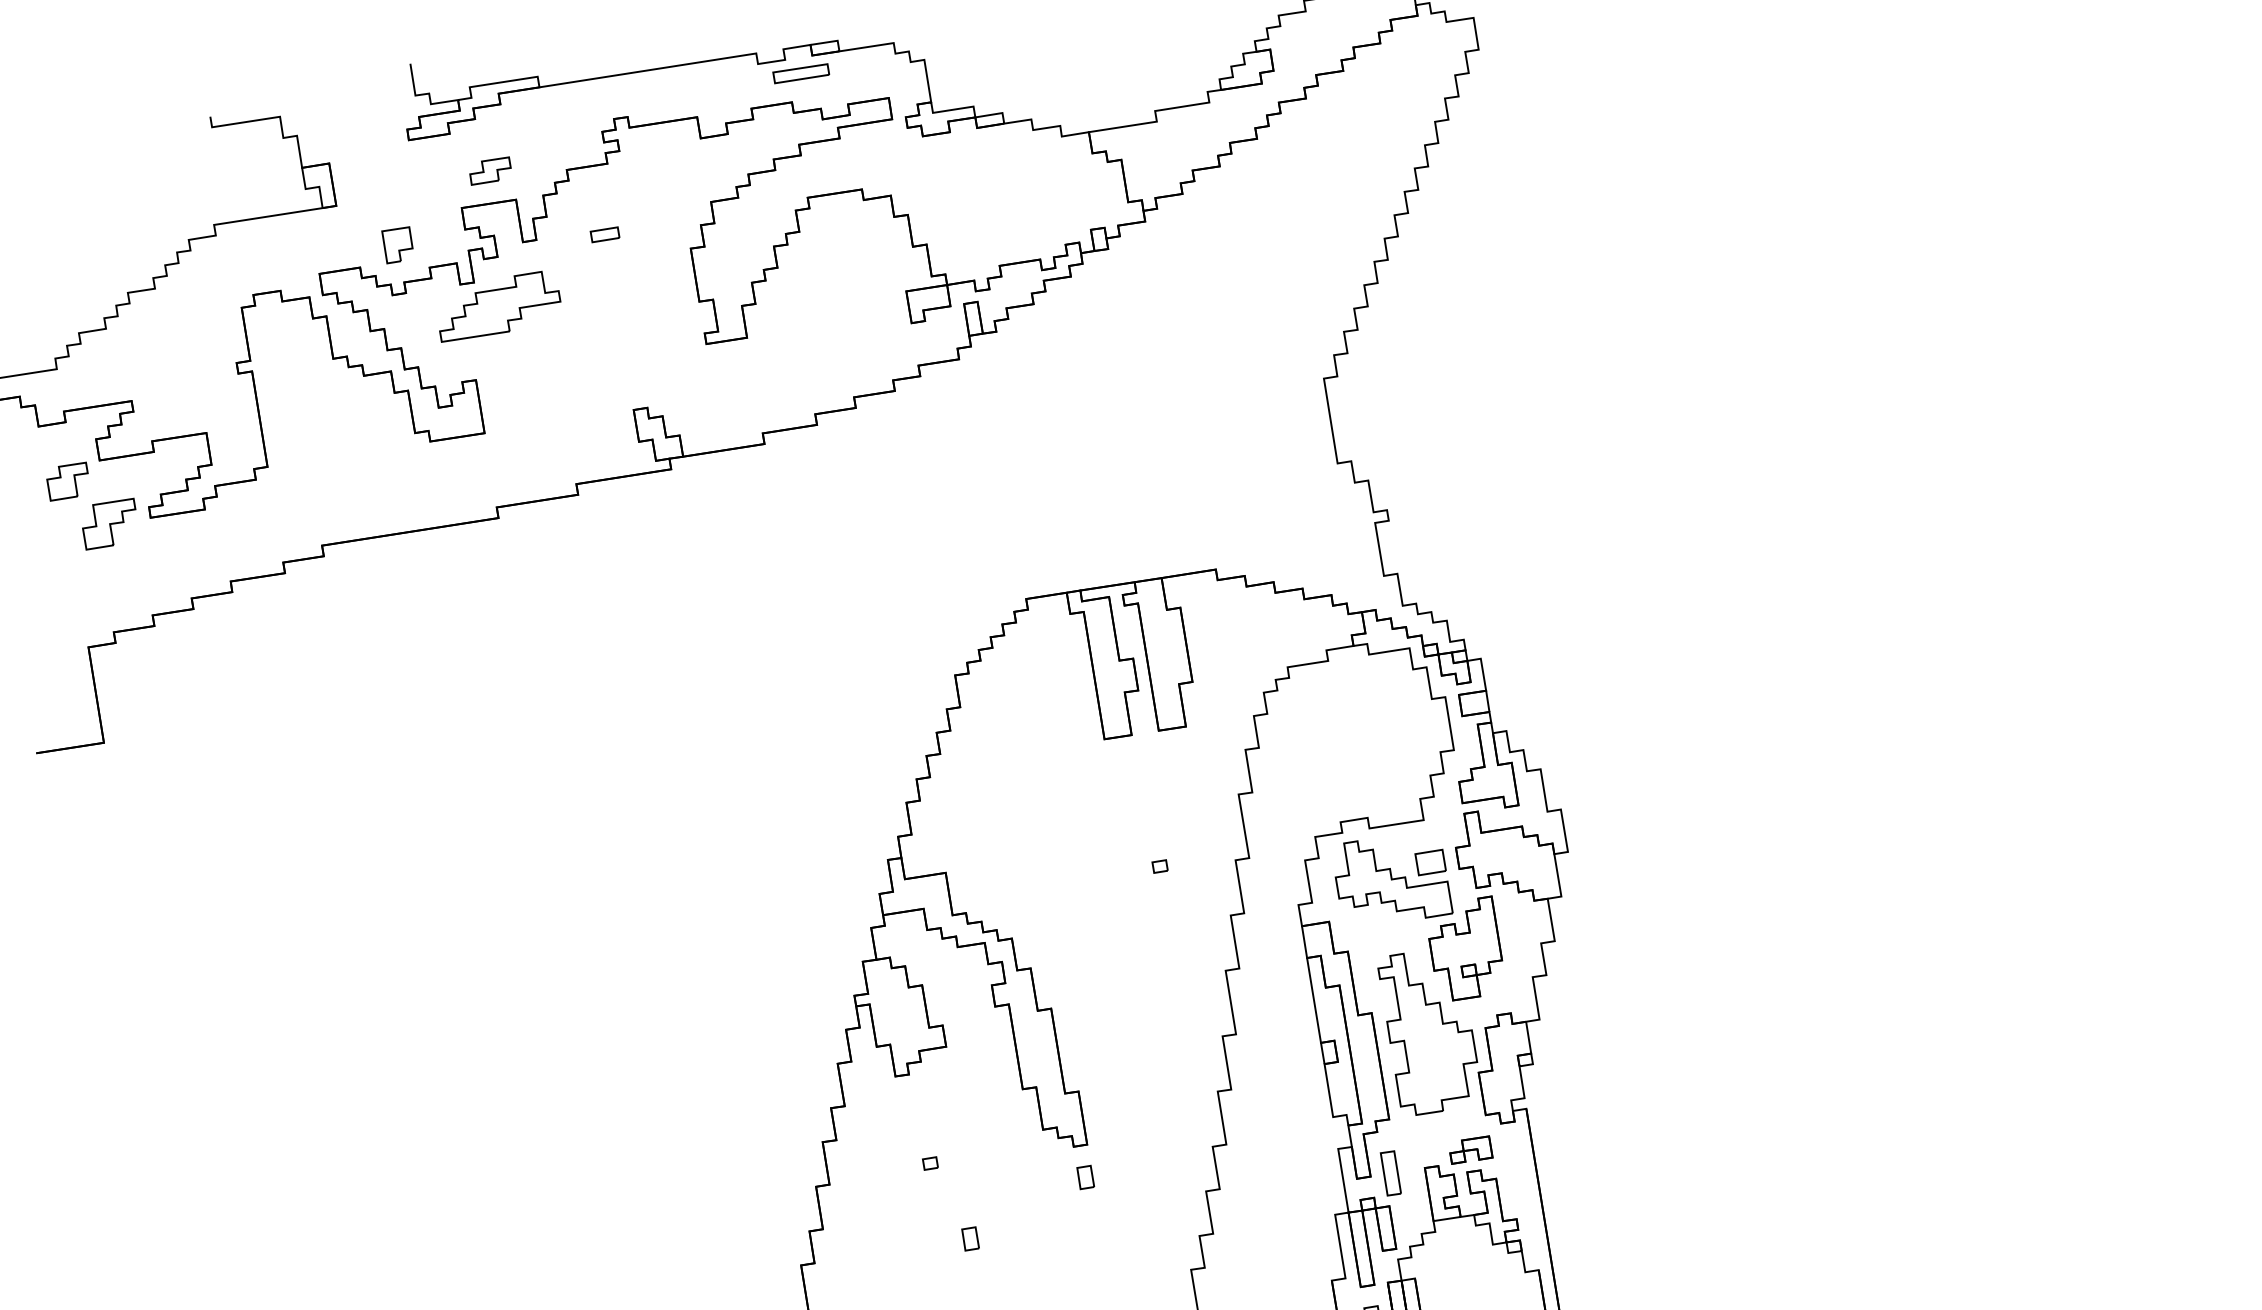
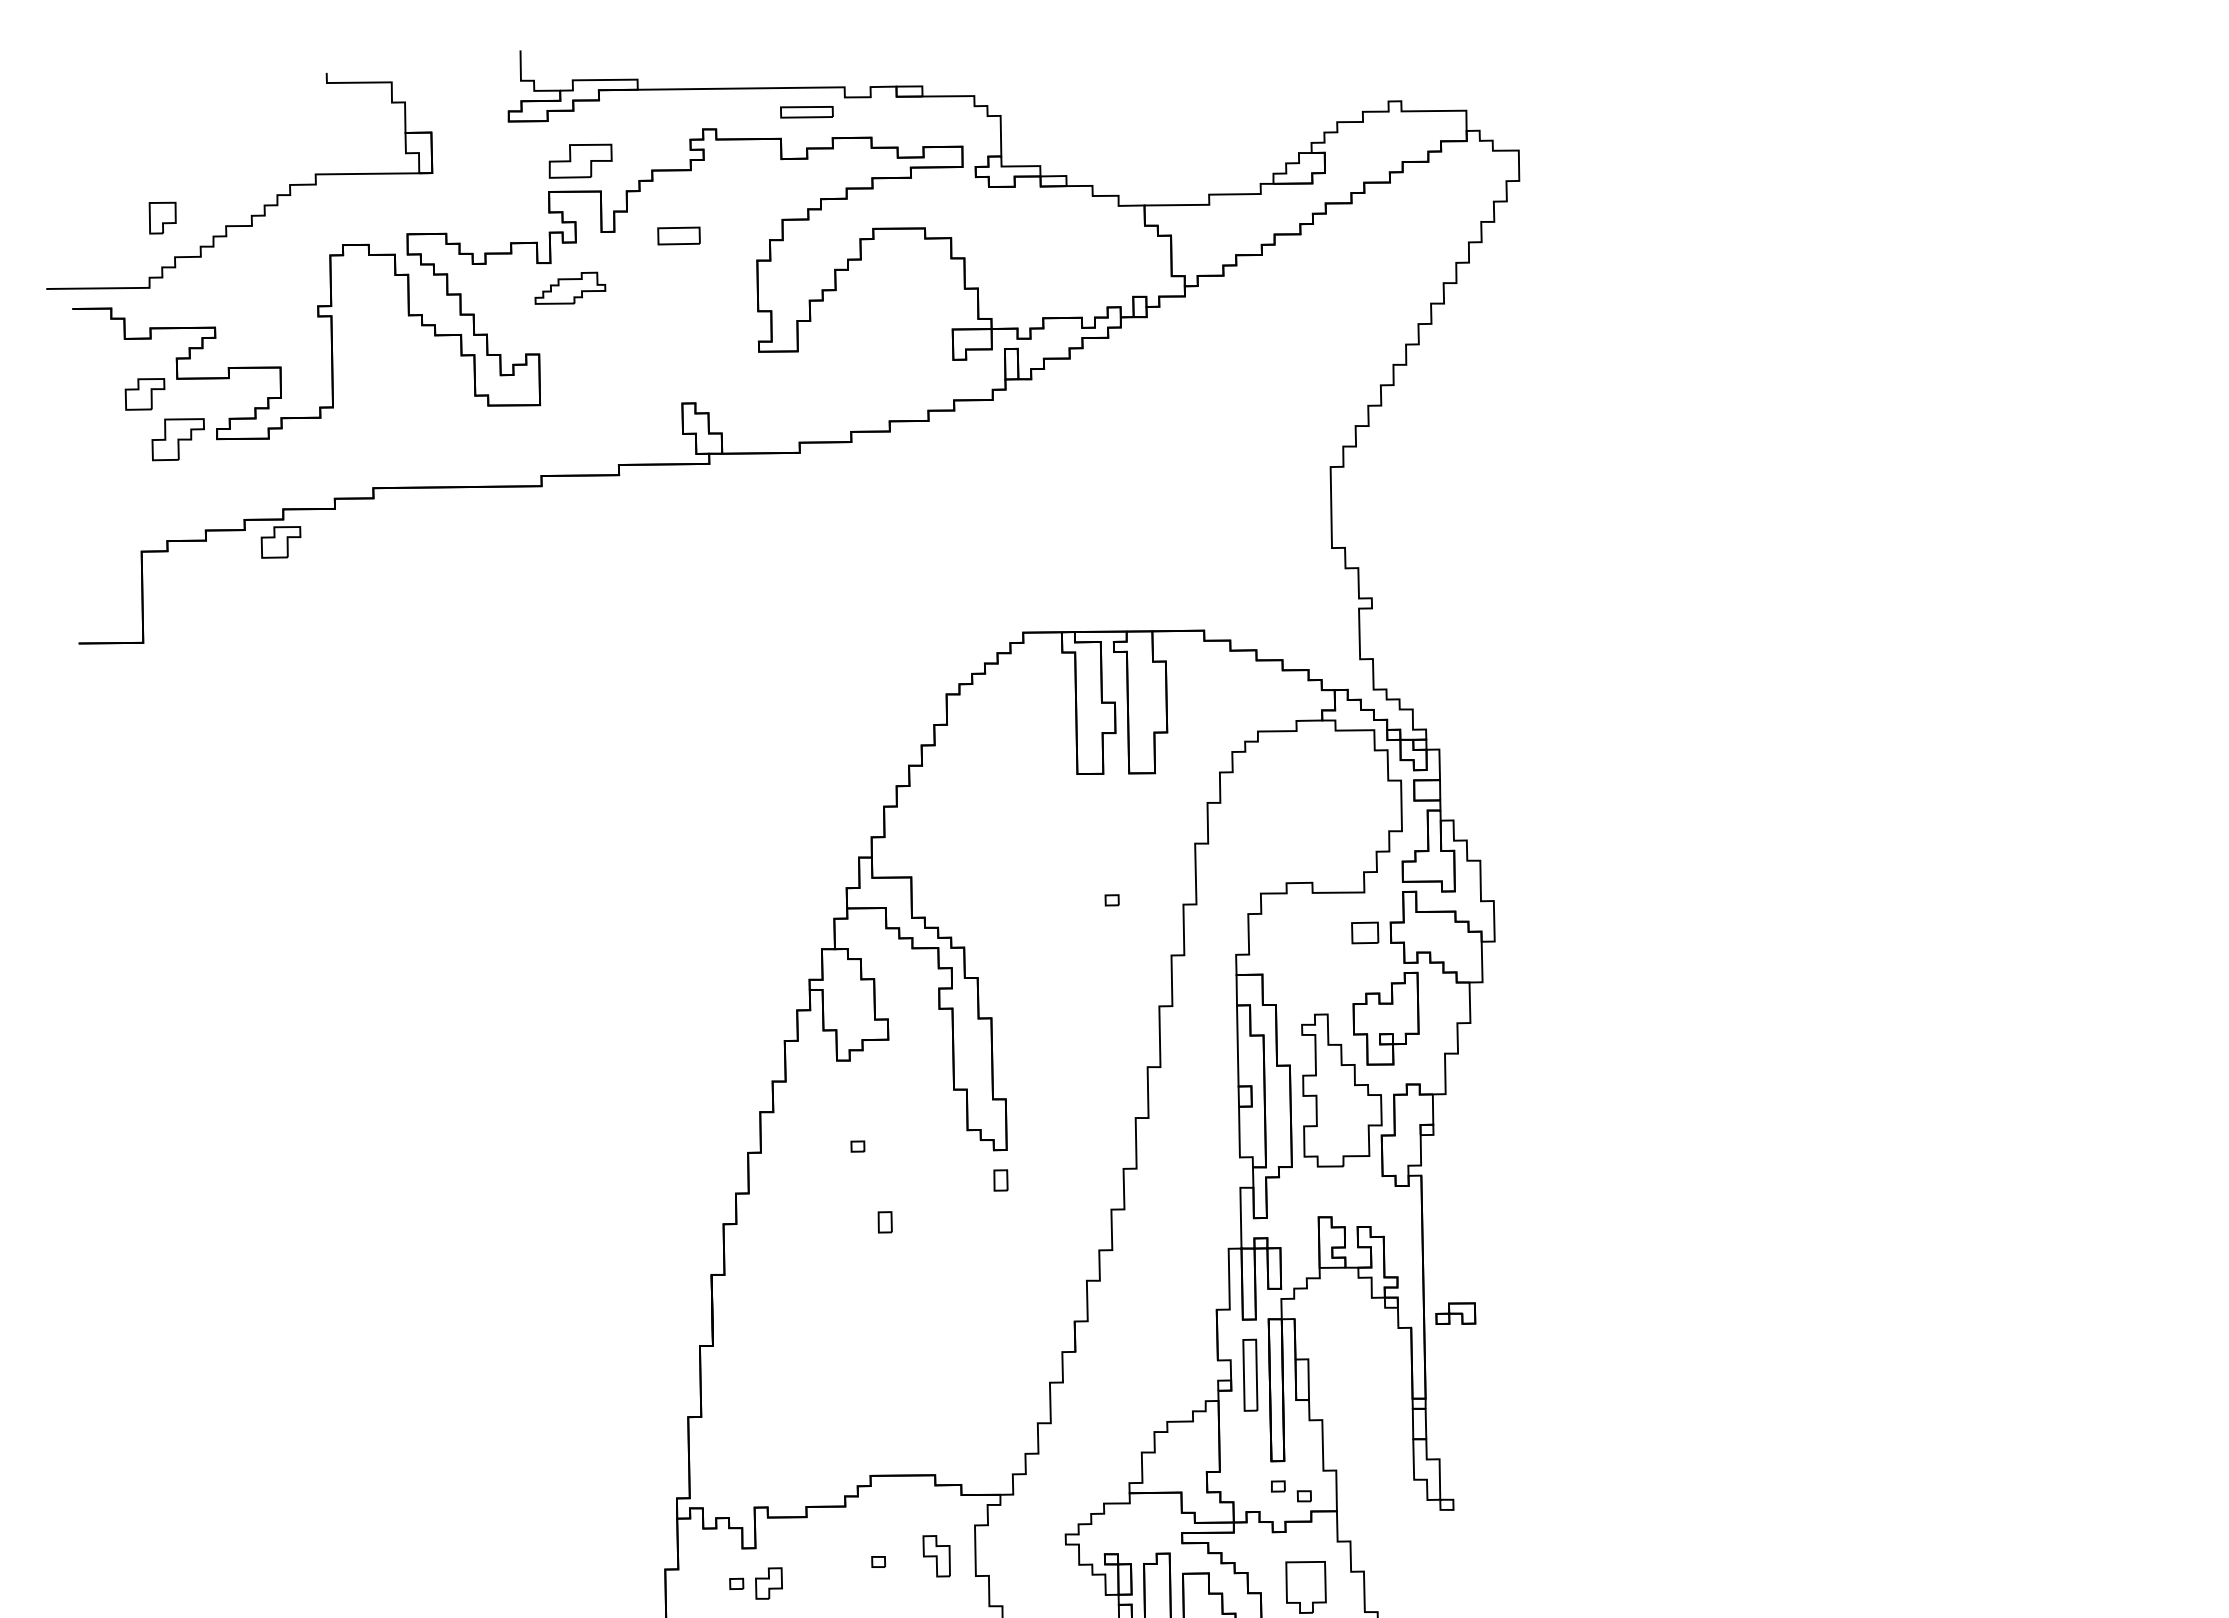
part: (800, 74) -> (806, 112), moved
part: (490, 171) -> (580, 161), size x1.6
part: (605, 235) -> (679, 236), size x1.6
part: (397, 244) -> (162, 217), moved
part: (498, 306) -> (570, 288), size x0.6
part: (232, 616) -> (280, 542), added
part: (1391, 879) -> (1326, 943), removed
part: (1470, 1149) -> (1455, 1313), moved
part: (1390, 1173) -> (1285, 1217), removed

